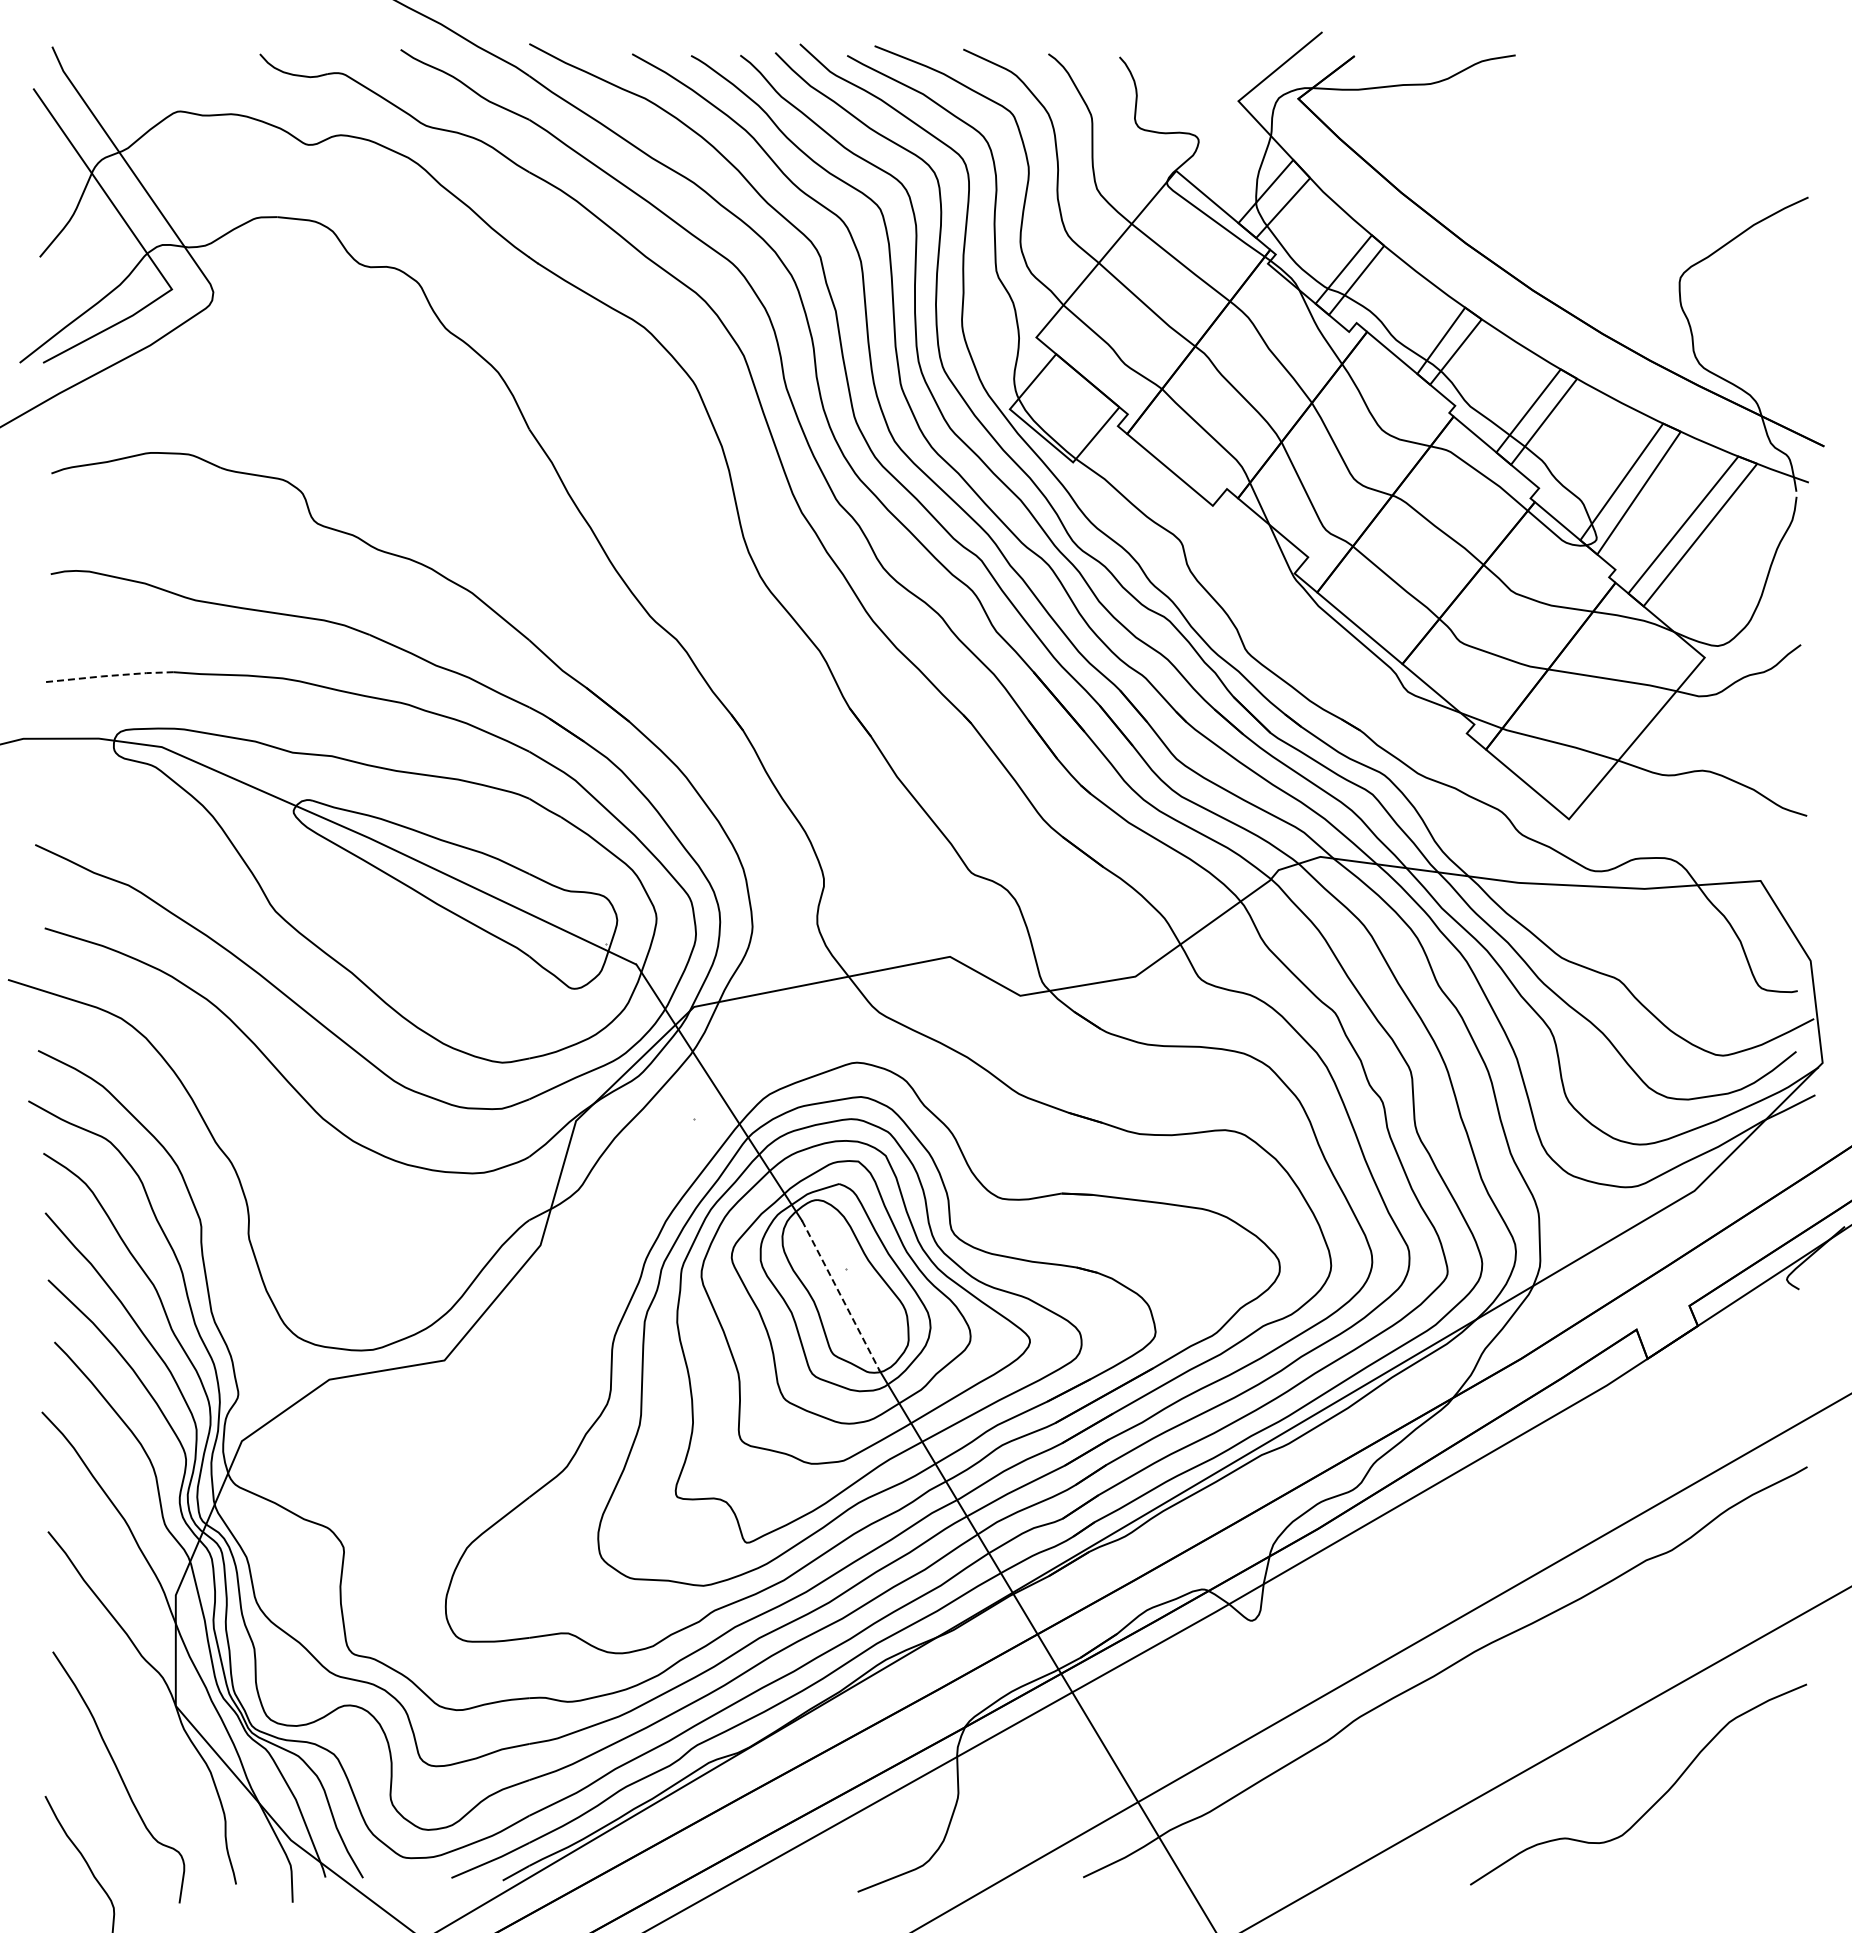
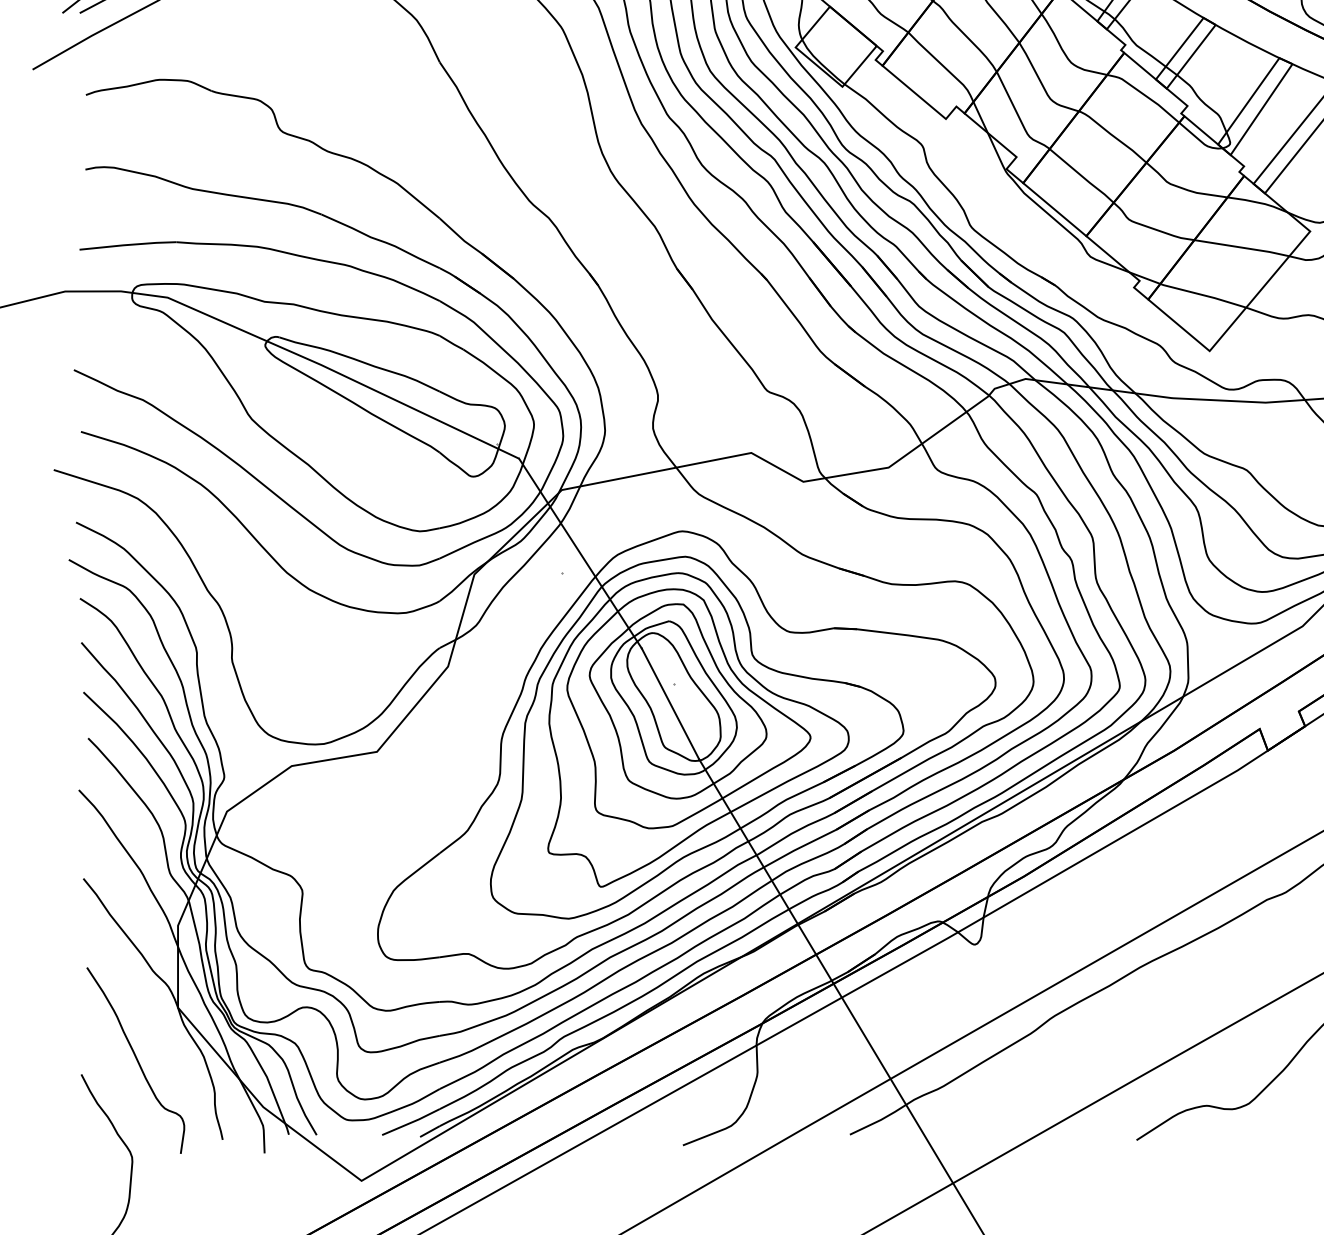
line: (107, 676) -> (127, 245), dashed -> solid
line: (841, 1296) -> (670, 704), dashed -> solid

